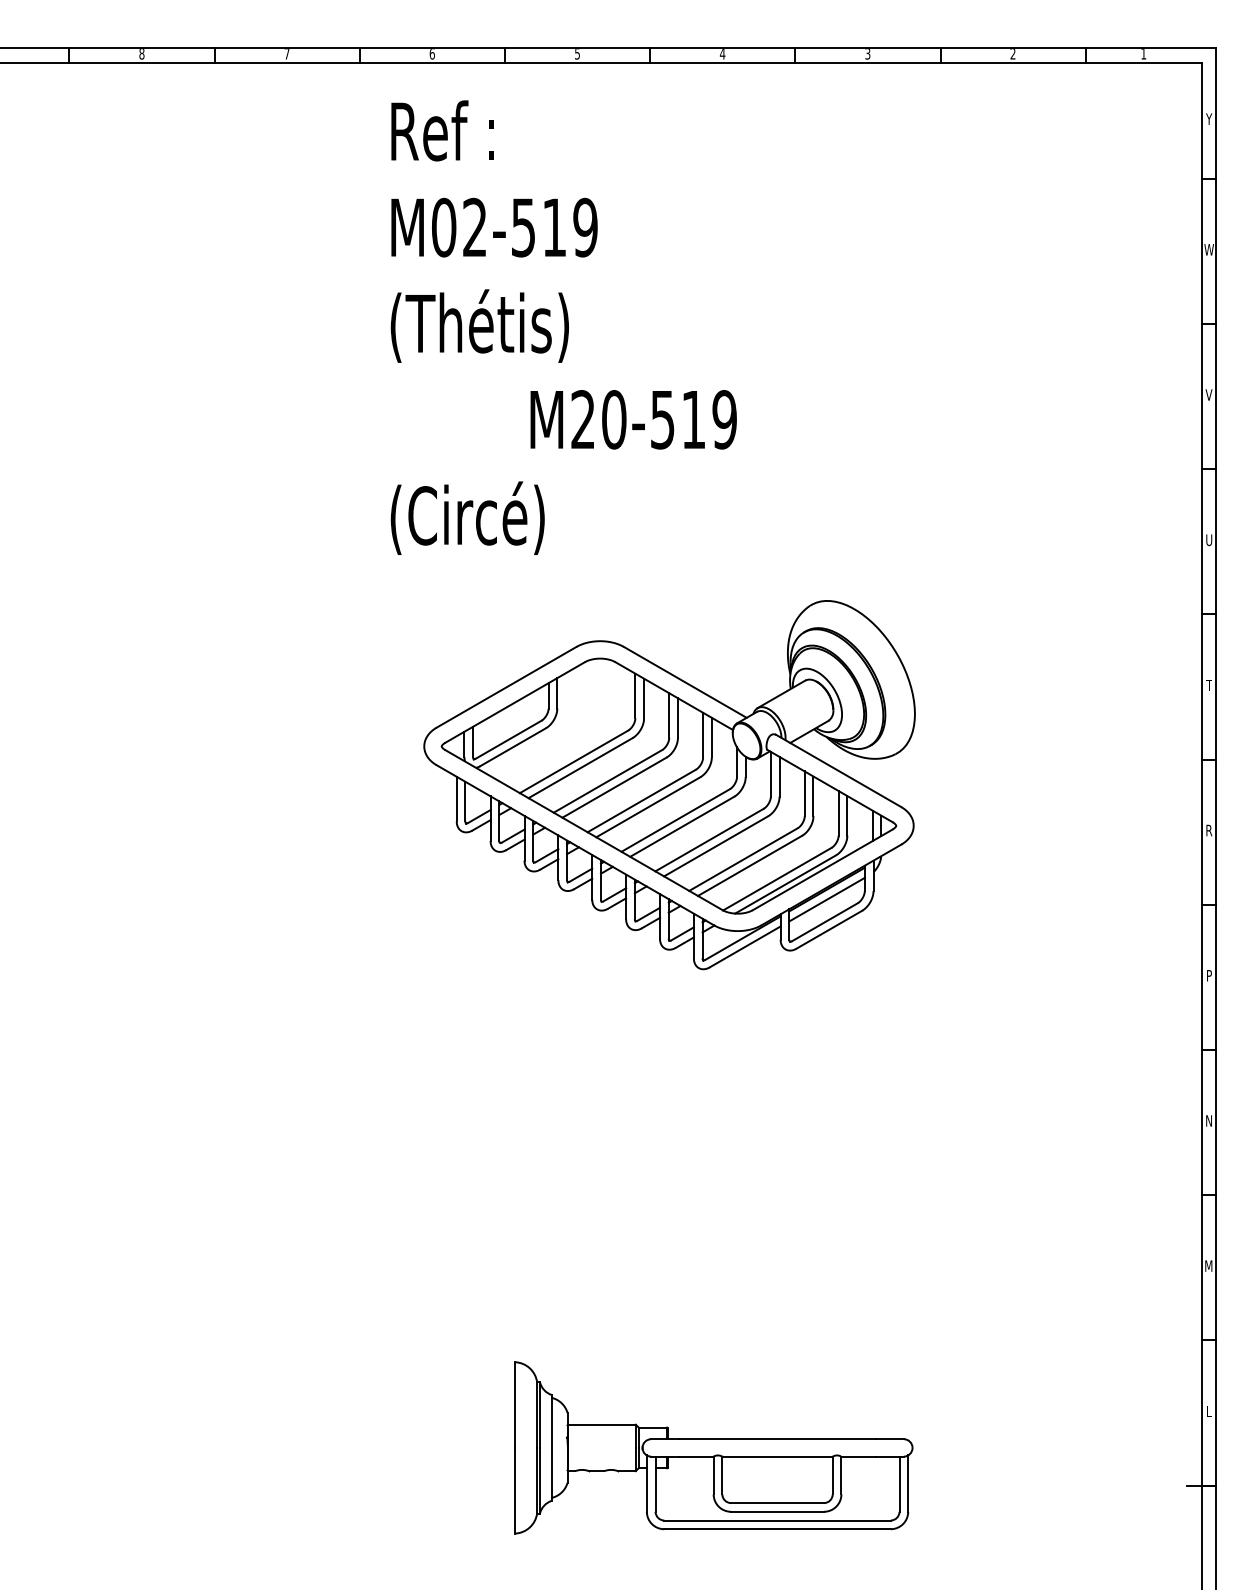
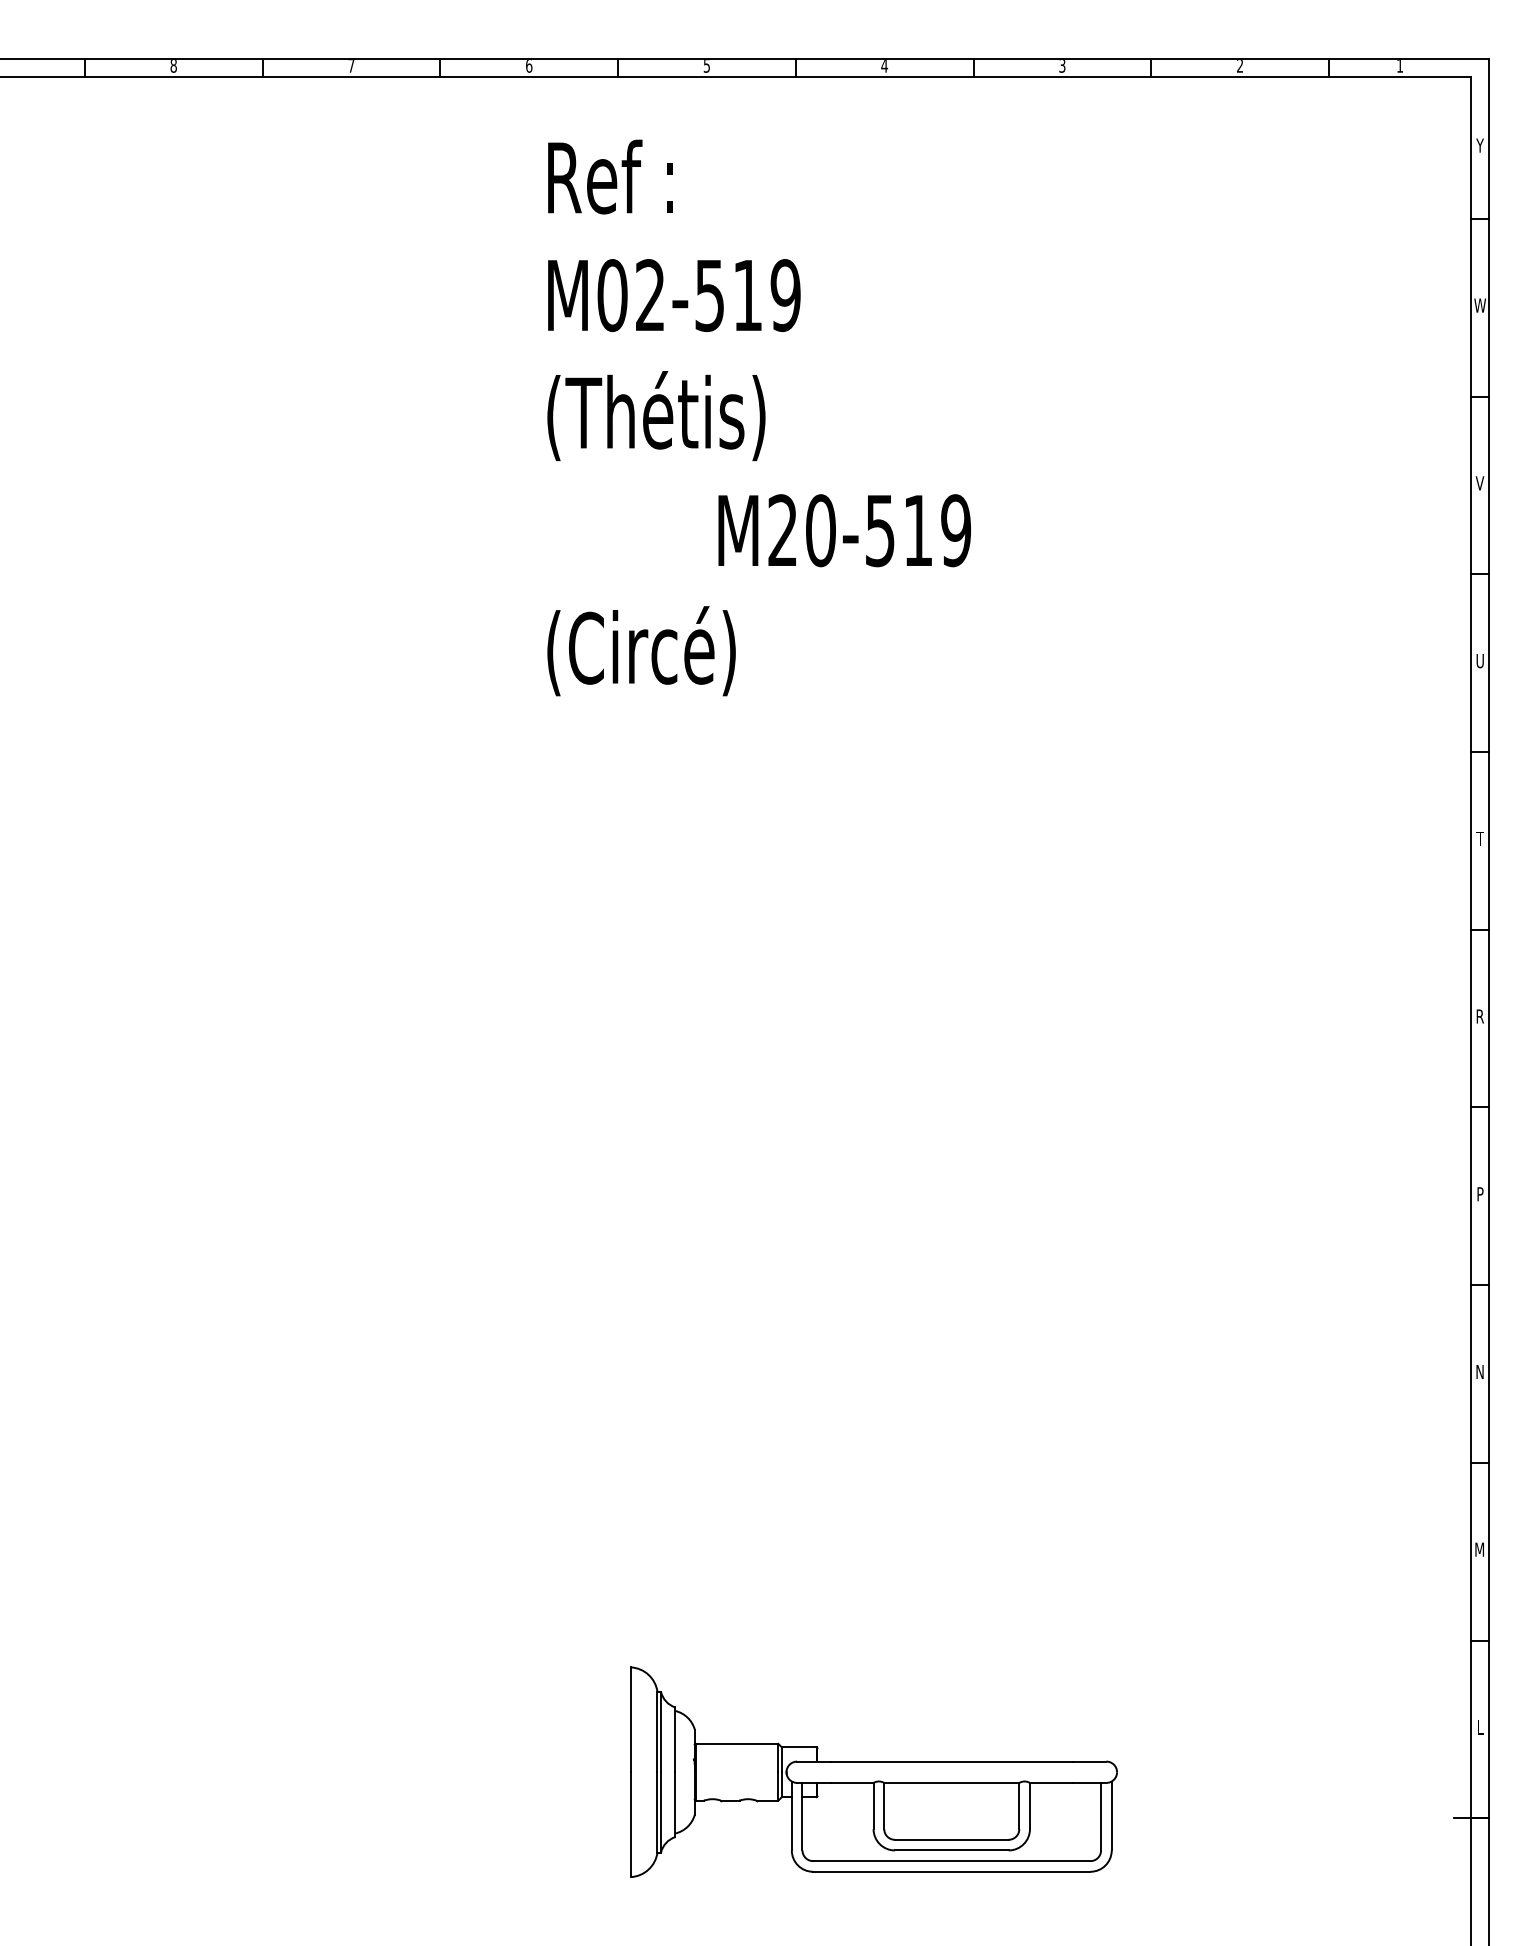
text: (563, 327) -> (758, 417), moved
part: (669, 784) -> (819, 960), removed

